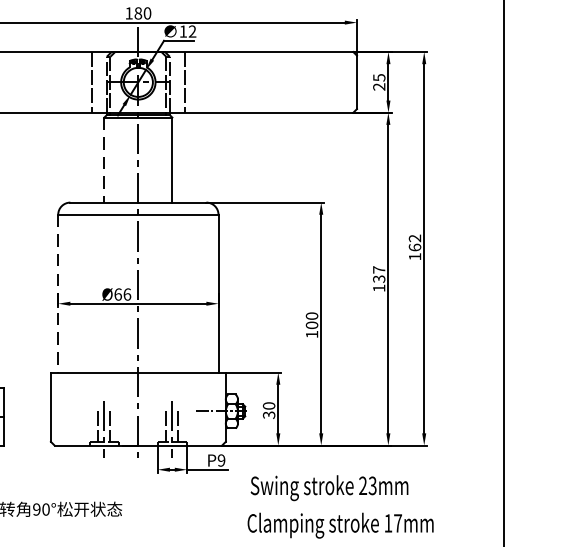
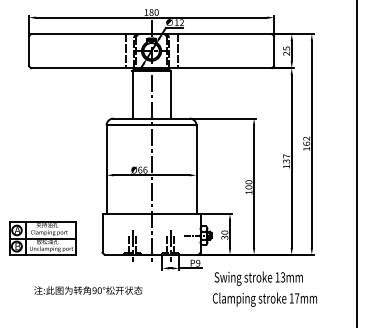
line: (104, 159) -> (132, 94), dashed -> solid
line: (57, 295) -> (106, 170), dashed -> solid
text: (362, 486) -> (277, 277), 23mm -> 13mm

